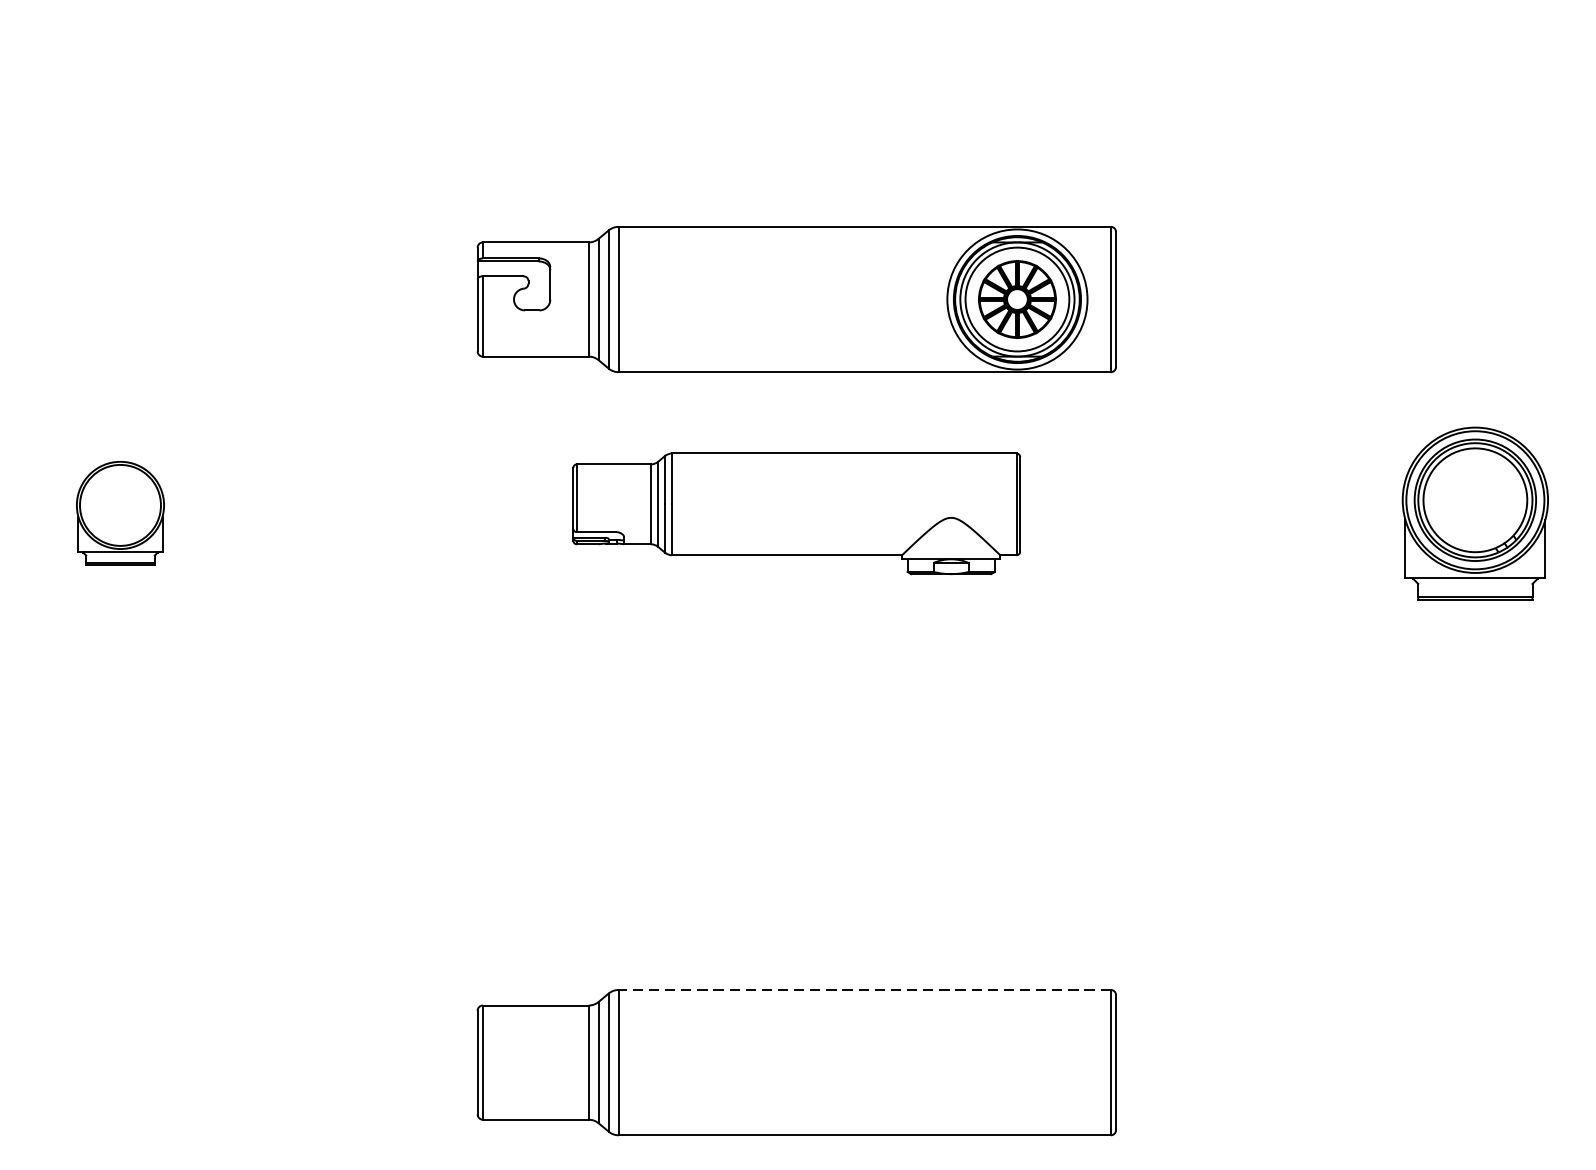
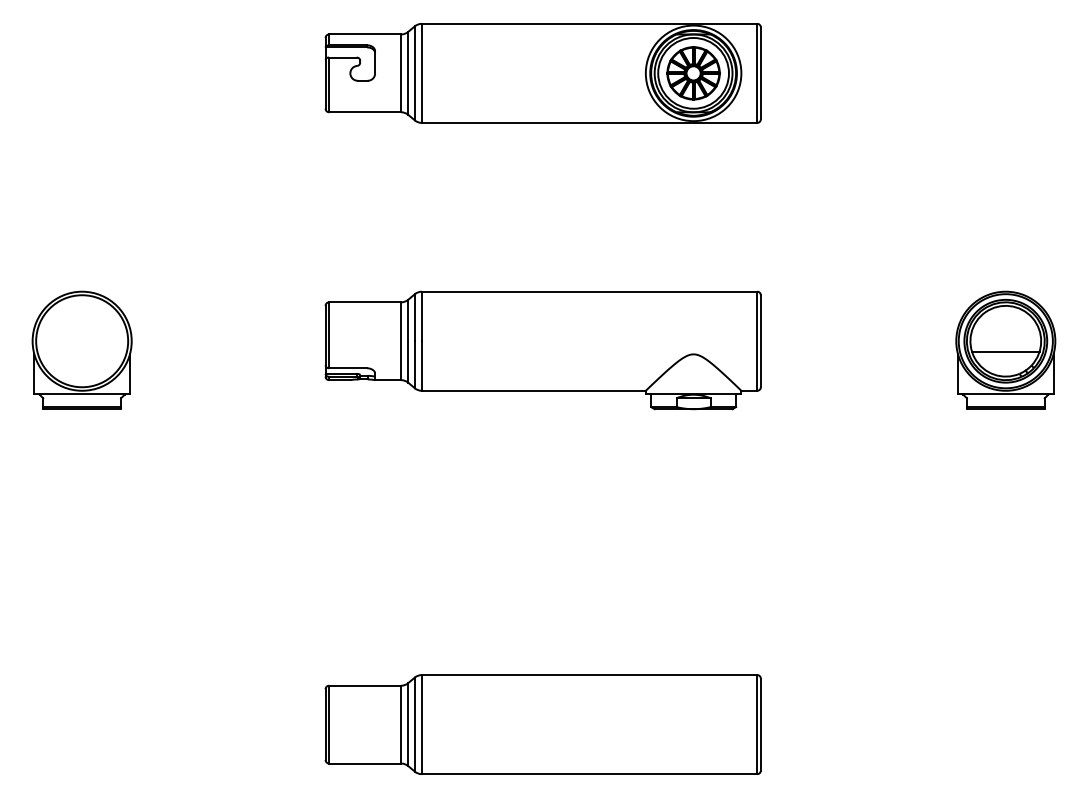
part: (795, 299) -> (542, 73), moved
part: (119, 512) -> (81, 349), size x1.67
part: (795, 513) -> (542, 350), size x1.43
line: (1474, 515) -> (1005, 351), added
line: (864, 990) -> (589, 675), dashed -> solid

